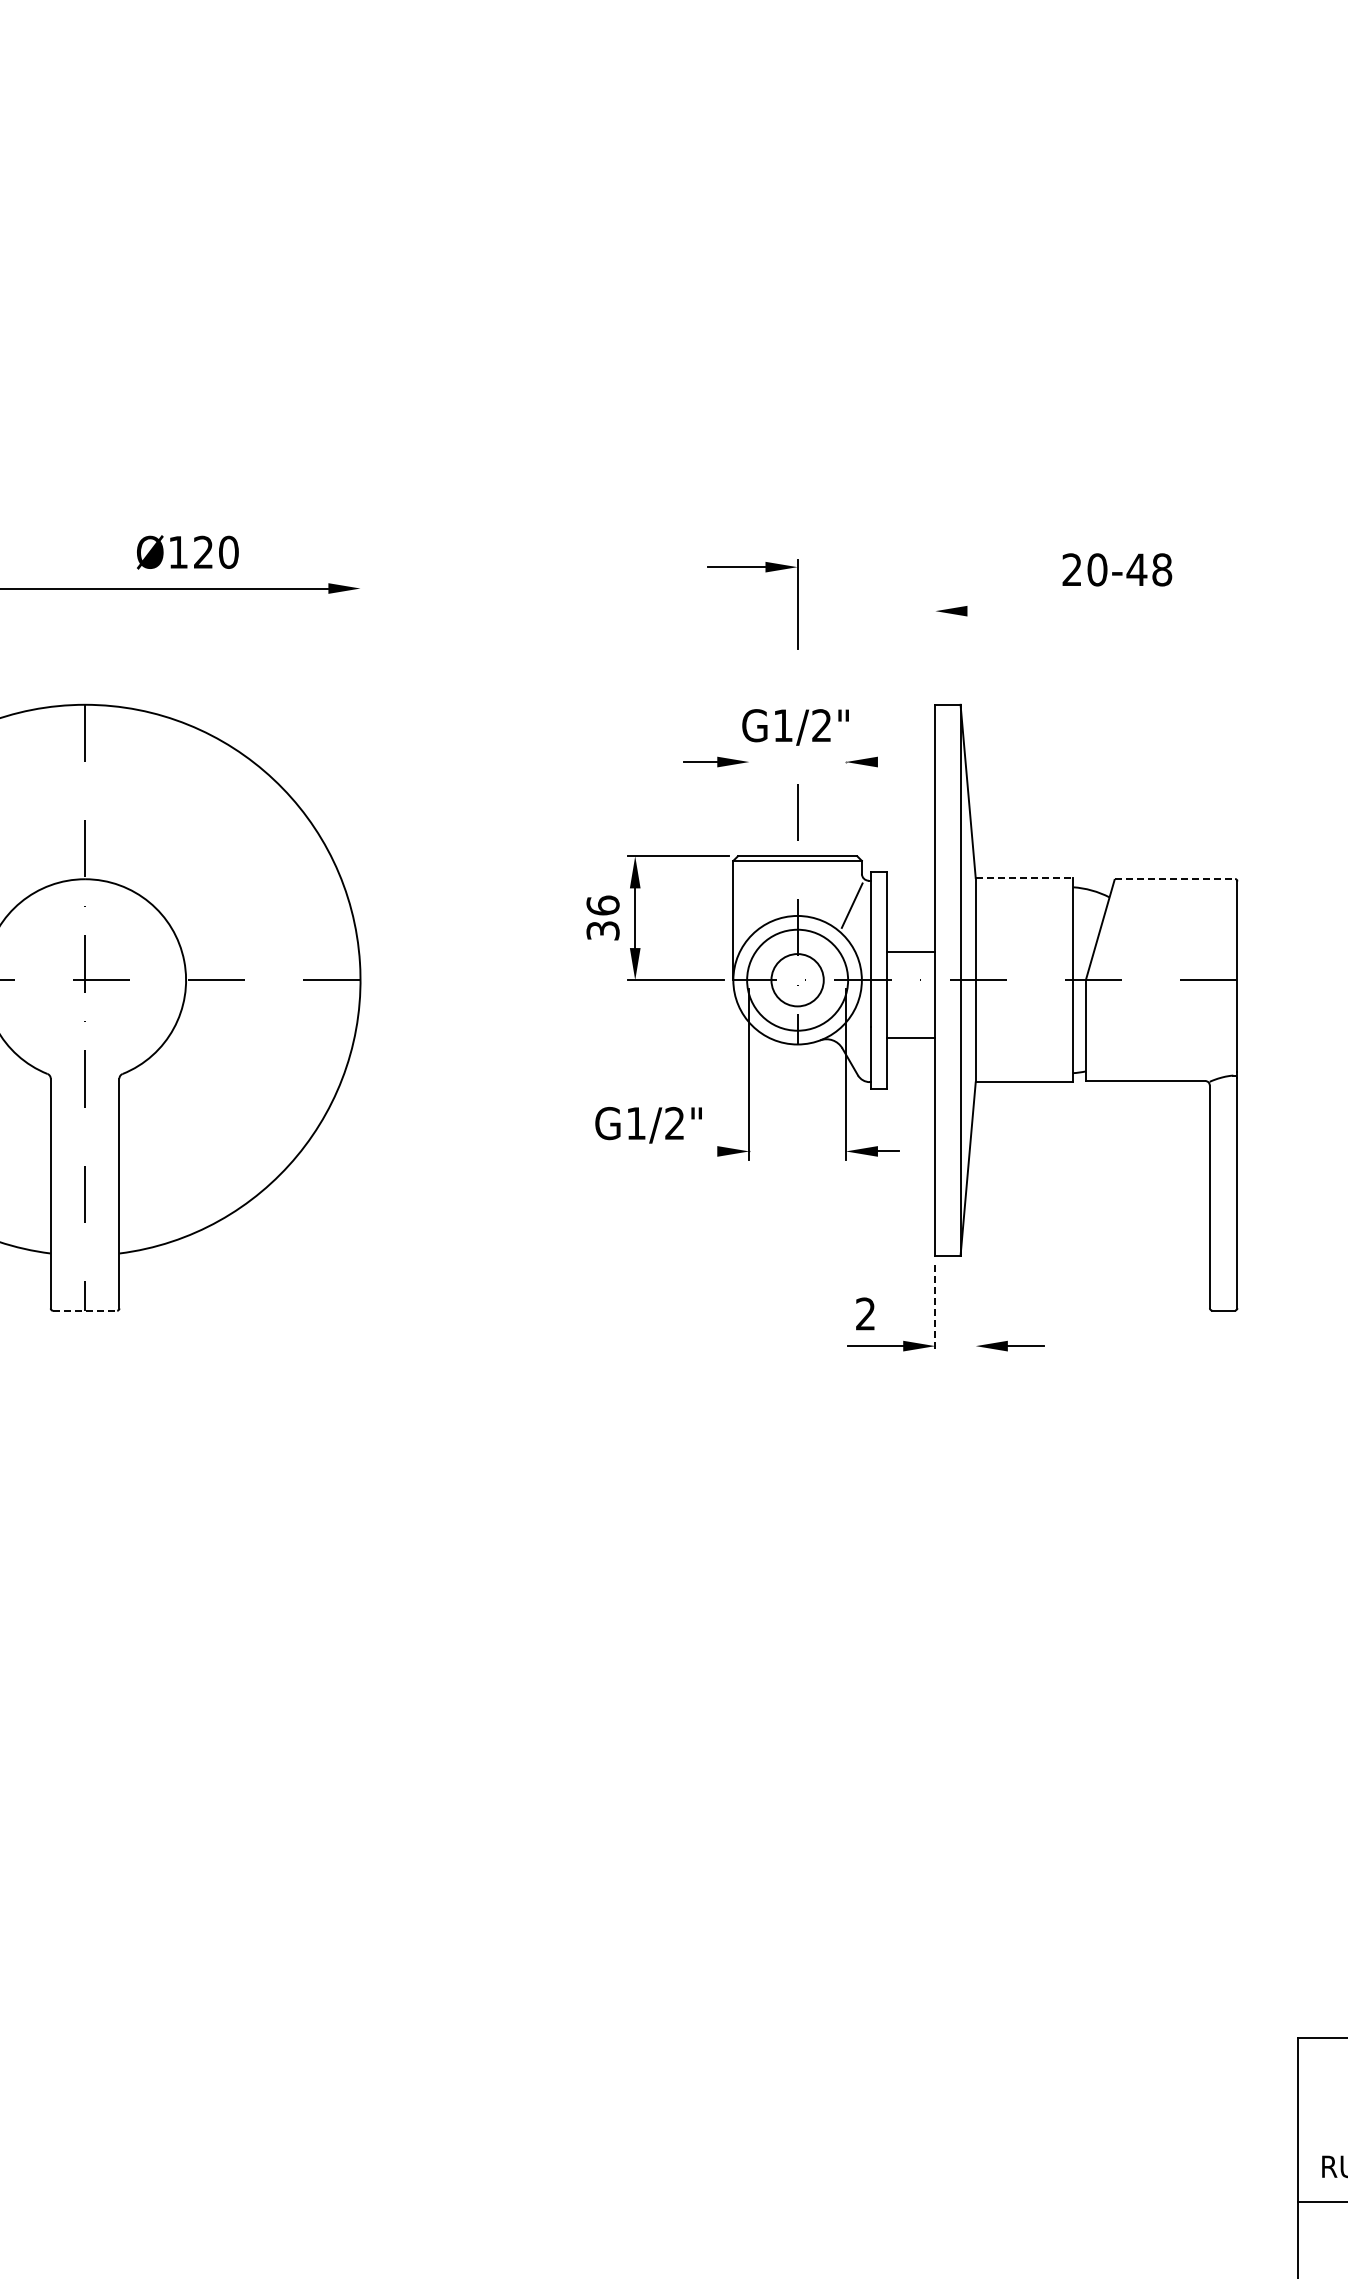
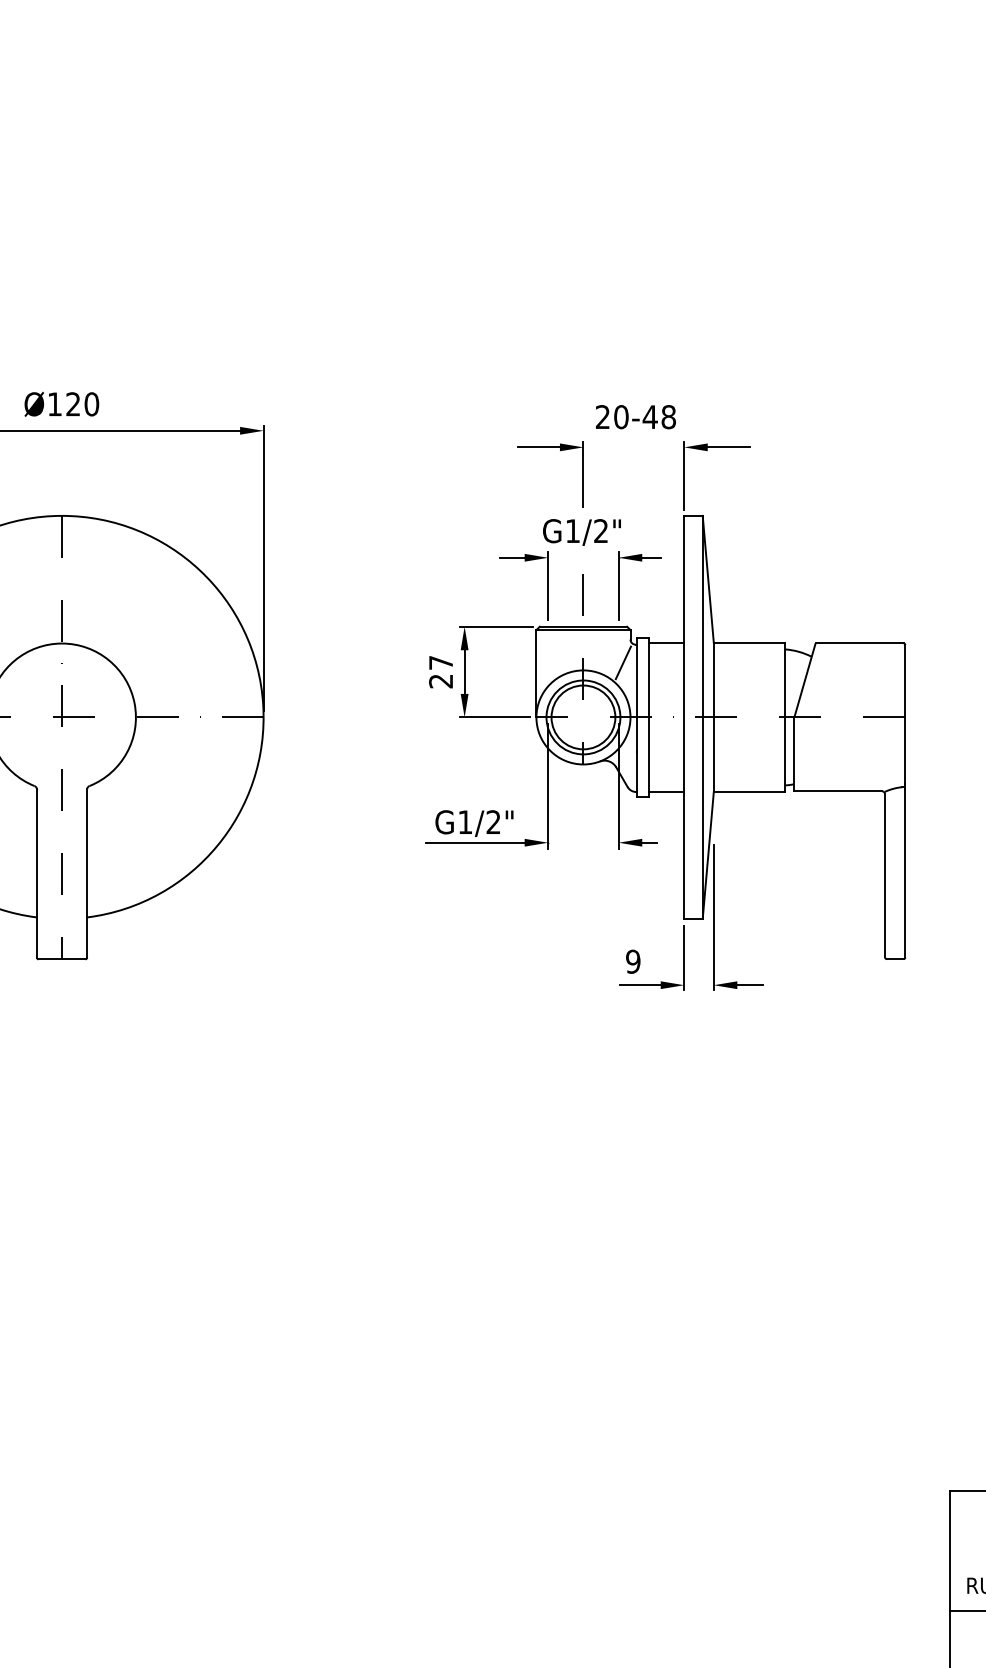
text: (187, 552) -> (61, 404), moved
text: (1117, 569) -> (636, 416), moved
part: (765, 572) -> (559, 451), moved
line: (996, 611) -> (729, 447), added
line: (935, 650) -> (684, 476), added
line: (890, 762) -> (651, 558), added
line: (360, 776) -> (263, 568), added
line: (749, 800) -> (548, 585), added
line: (845, 800) -> (618, 585), added
line: (1024, 878) -> (749, 643), dashed -> solid
line: (1175, 879) -> (859, 643), dashed -> solid
text: (602, 917) -> (440, 671), 36 -> 27
line: (911, 952) -> (666, 643), moved
circle: (797, 979) -> (583, 716), size x1.67
line: (911, 1038) -> (666, 792), moved
line: (649, 1151) -> (475, 842), added
line: (975, 1253) -> (713, 917), added
line: (935, 1309) -> (684, 958), dashed -> solid
line: (85, 1310) -> (62, 959), dashed -> solid
text: (865, 1313) -> (633, 961), 2 -> 9

